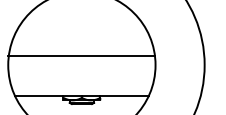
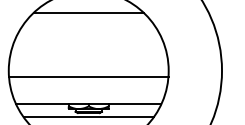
line: (81, 11) -> (88, 12), added
line: (81, 55) -> (88, 76), moved
line: (81, 108) -> (88, 117), added

